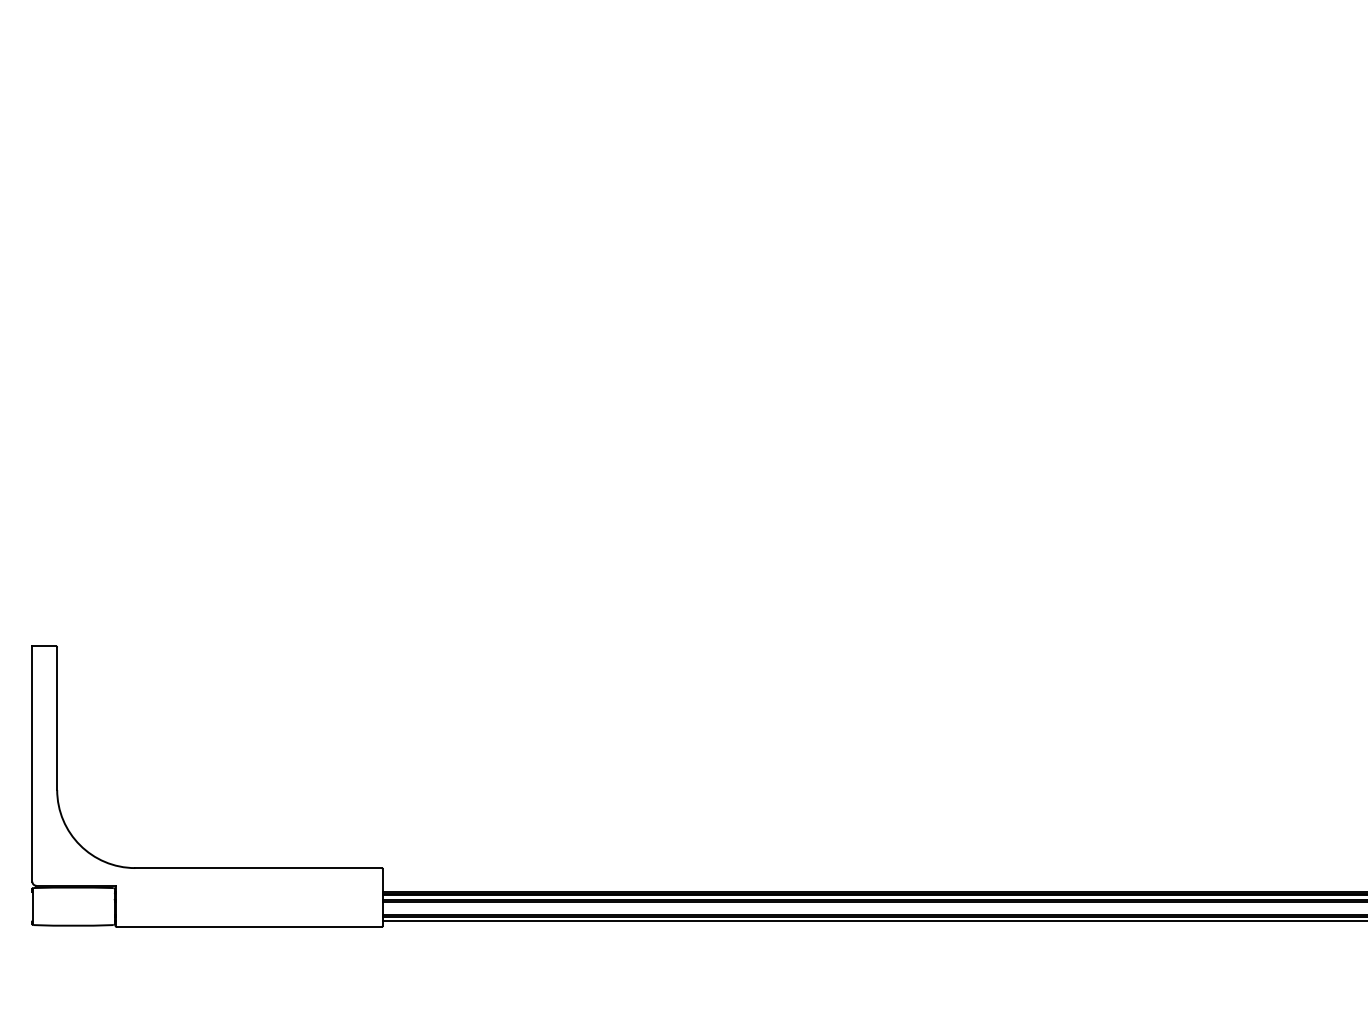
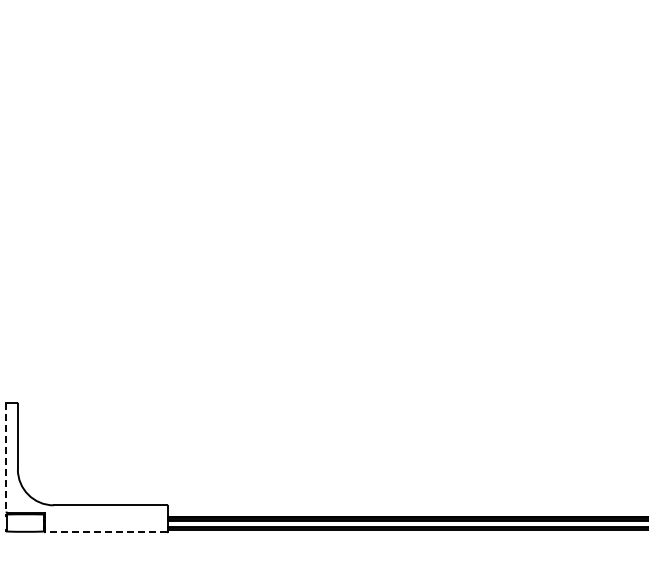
line: (32, 766) -> (6, 458), solid -> dashed
line: (249, 927) -> (106, 532), solid -> dashed

